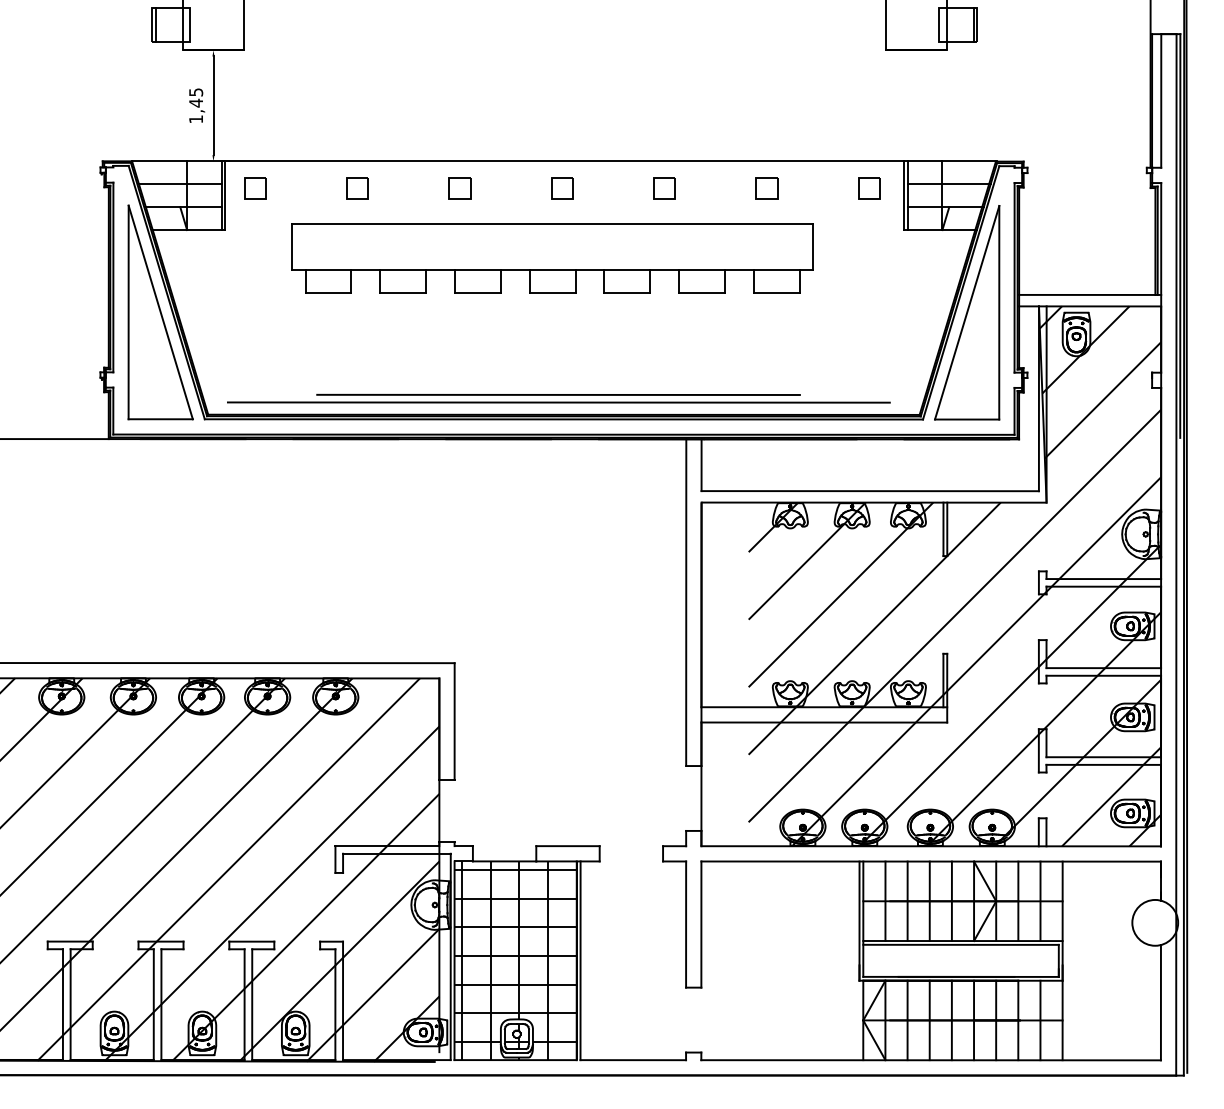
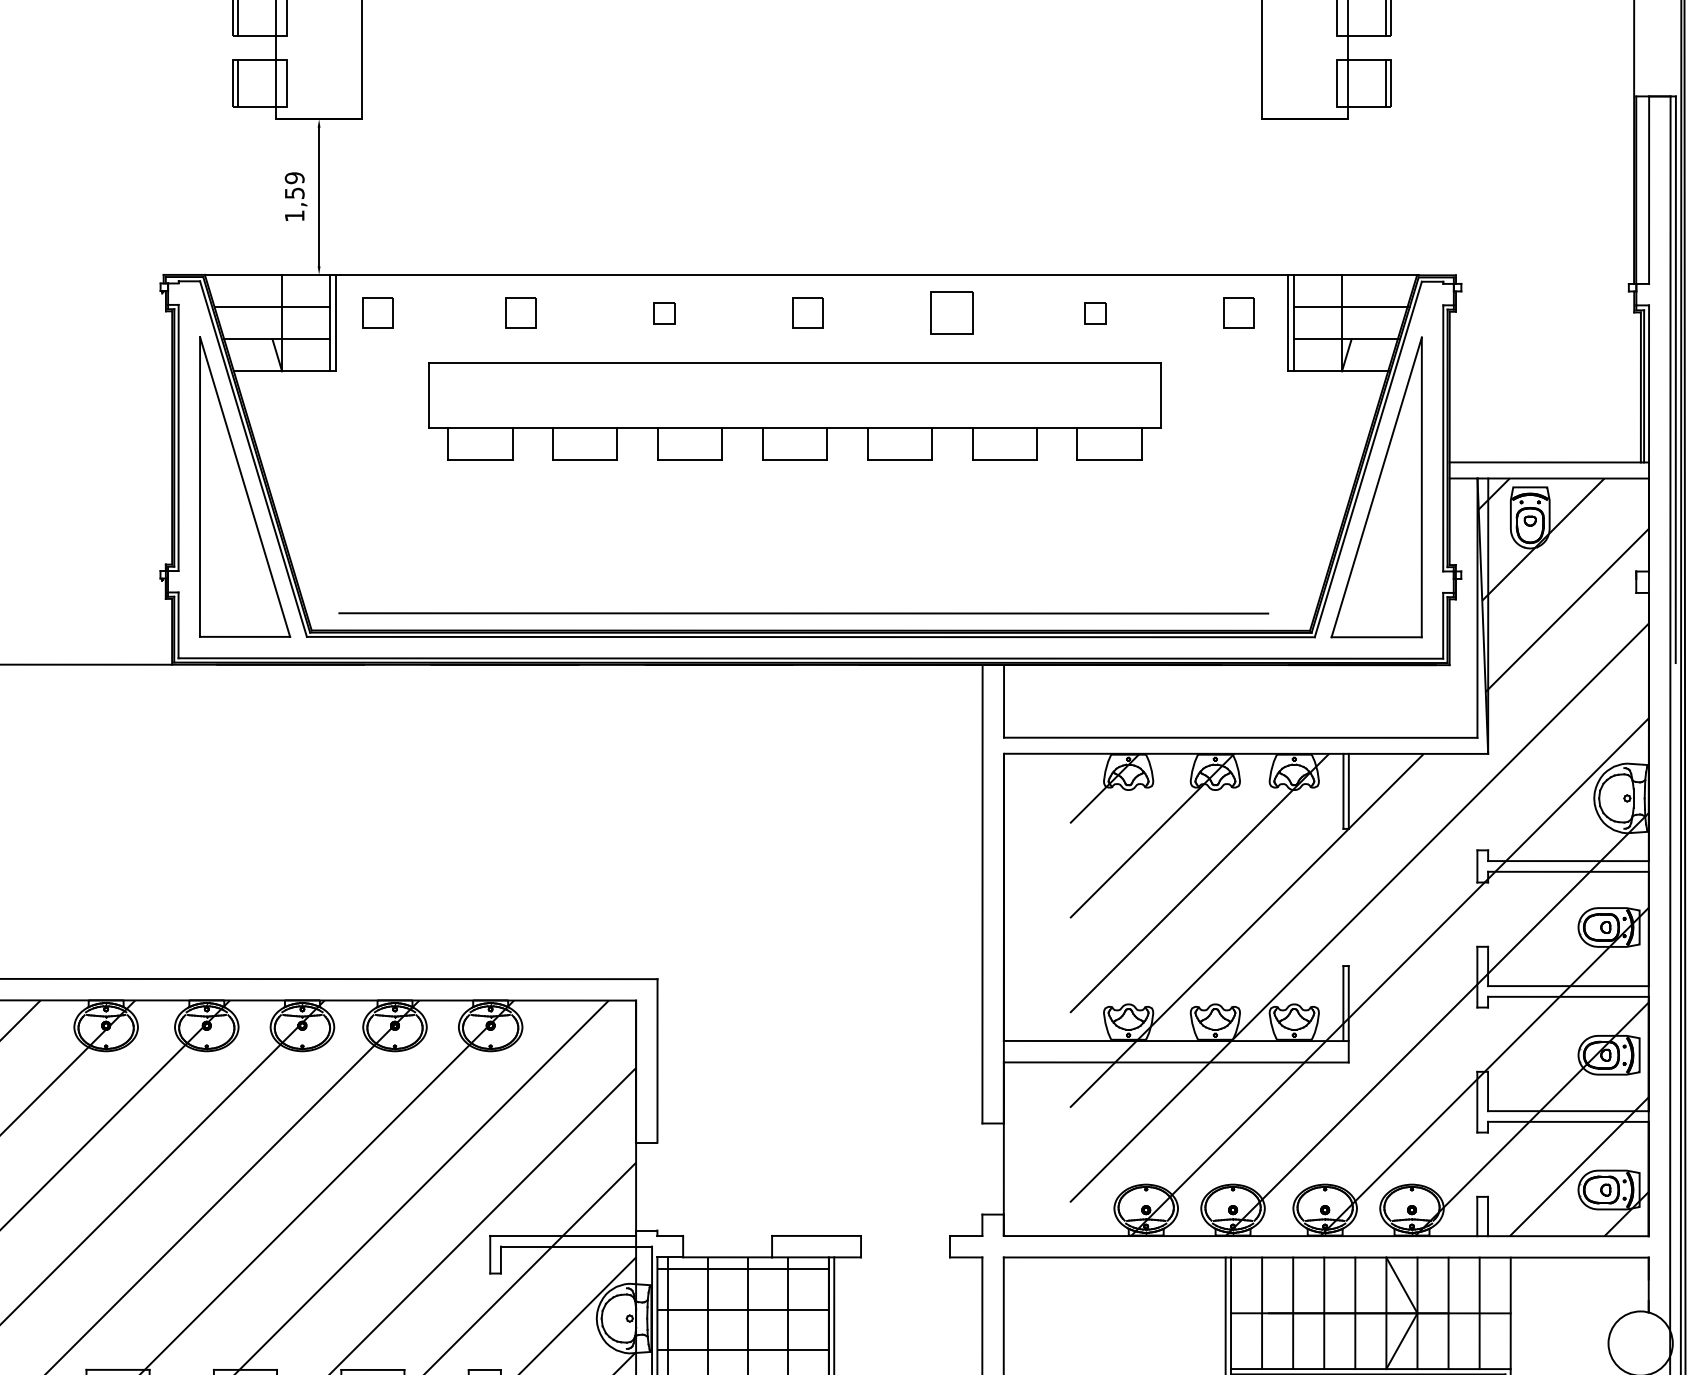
text: (196, 97) -> (295, 185), 1,45 -> 1,59
part: (459, 188) -> (664, 313), size x0.7
part: (664, 188) -> (951, 313), size x1.4
part: (766, 188) -> (1095, 313), size x0.7
line: (558, 394) -> (803, 602), removed

